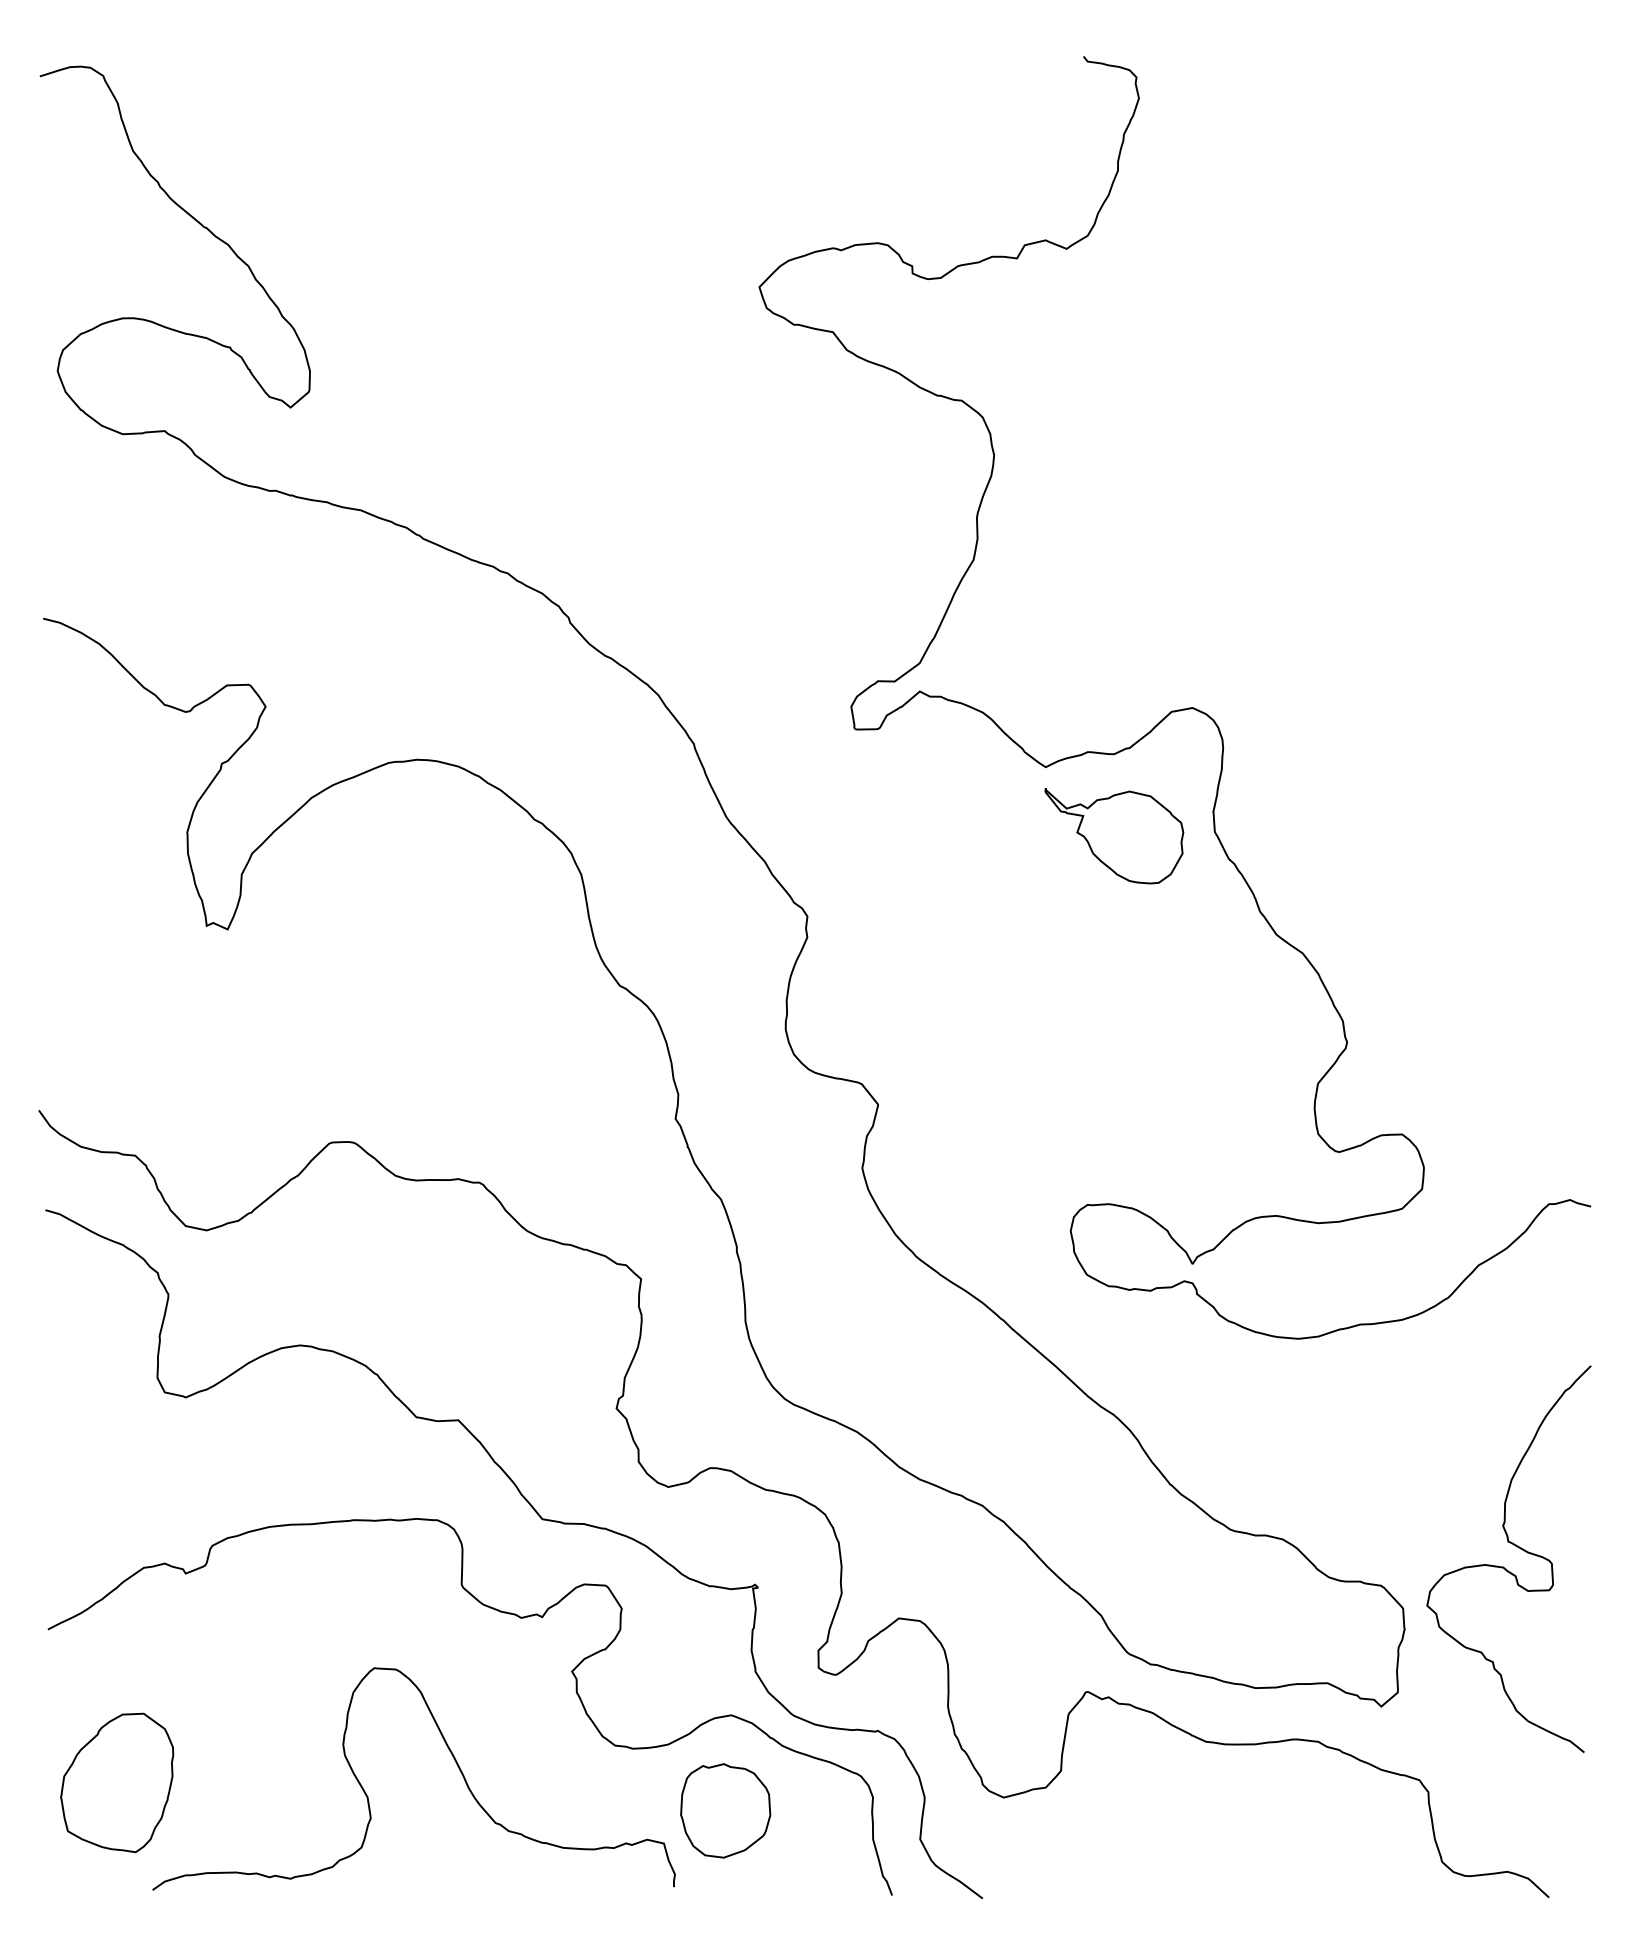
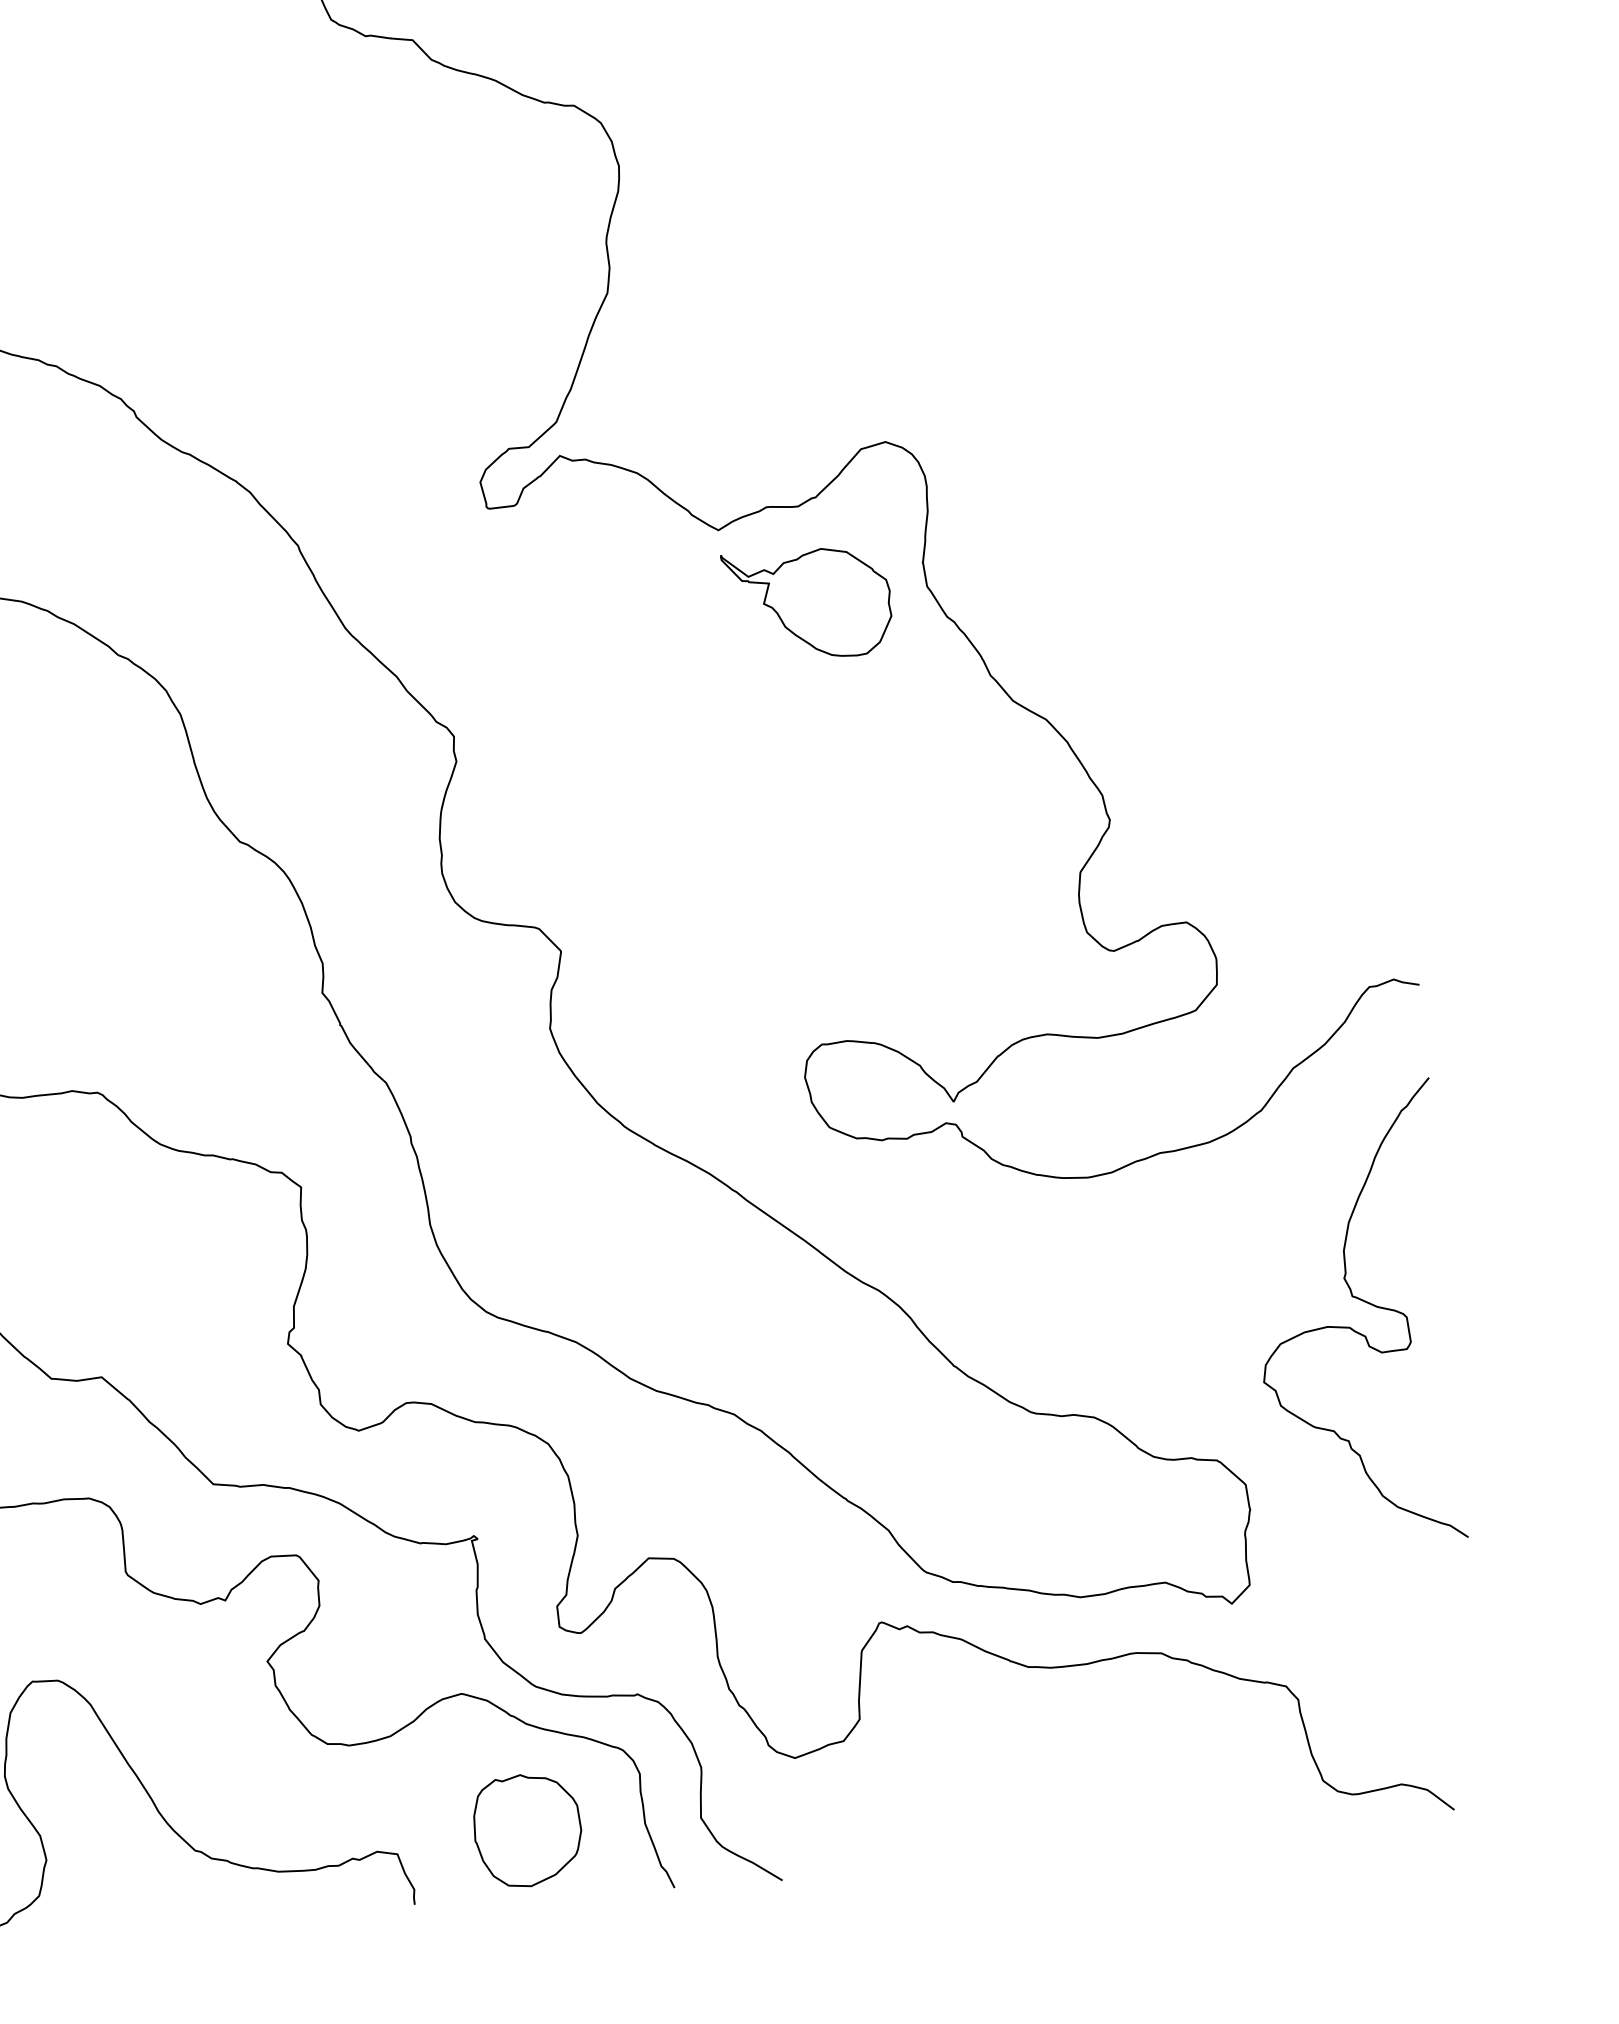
curve: (1503, 1566) -> (1349, 1326), moved
part: (725, 1810) -> (527, 1829), moved

